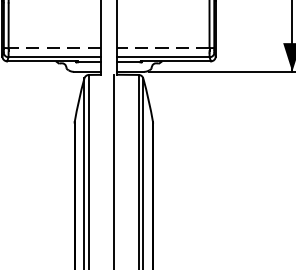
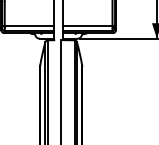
line: (54, 47) -> (29, 25), dashed -> solid
line: (162, 47) -> (87, 25), dashed -> solid

